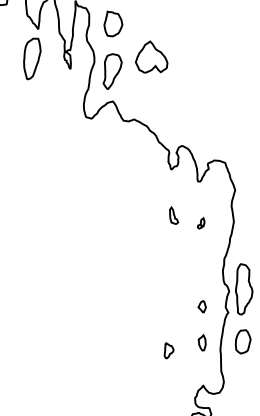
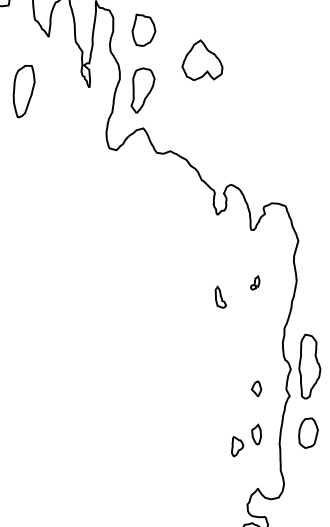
part: (151, 56) -> (202, 59), moved
part: (31, 58) -> (23, 91), moved
part: (173, 215) -> (220, 296), moved
part: (169, 350) -> (237, 446), moved

